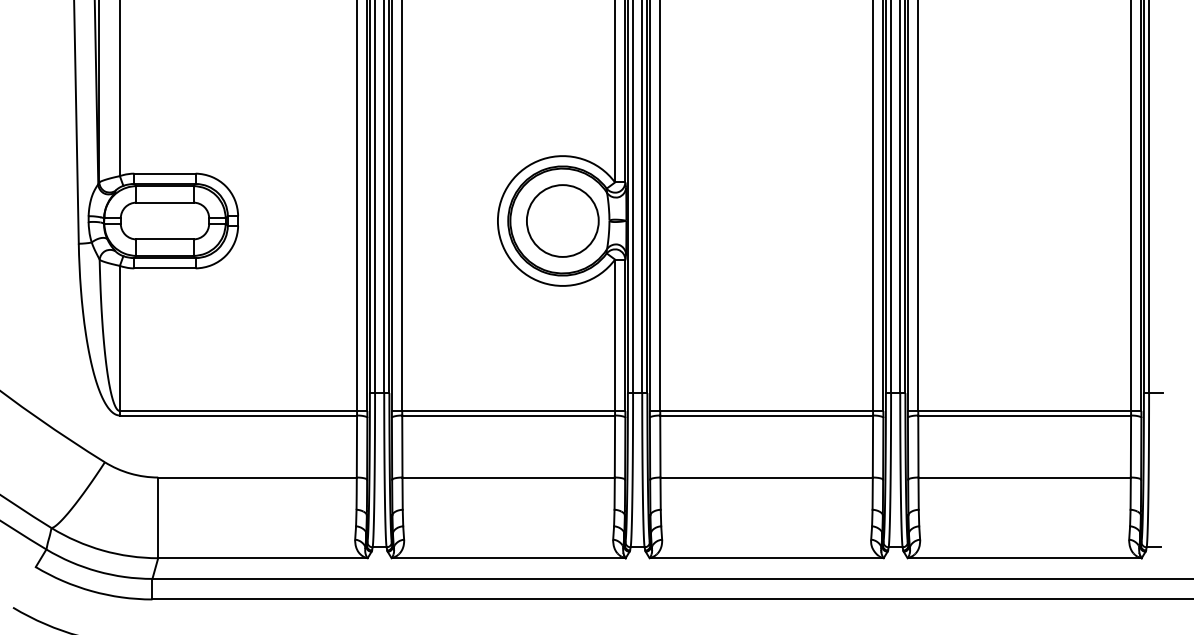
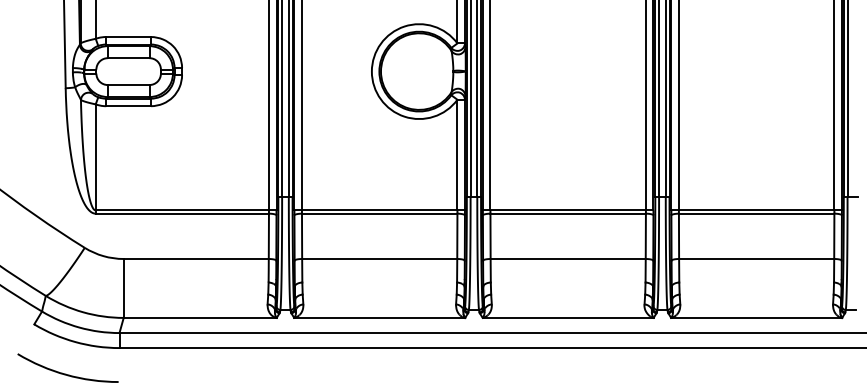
circle: (562, 220) -> (419, 71), removed

